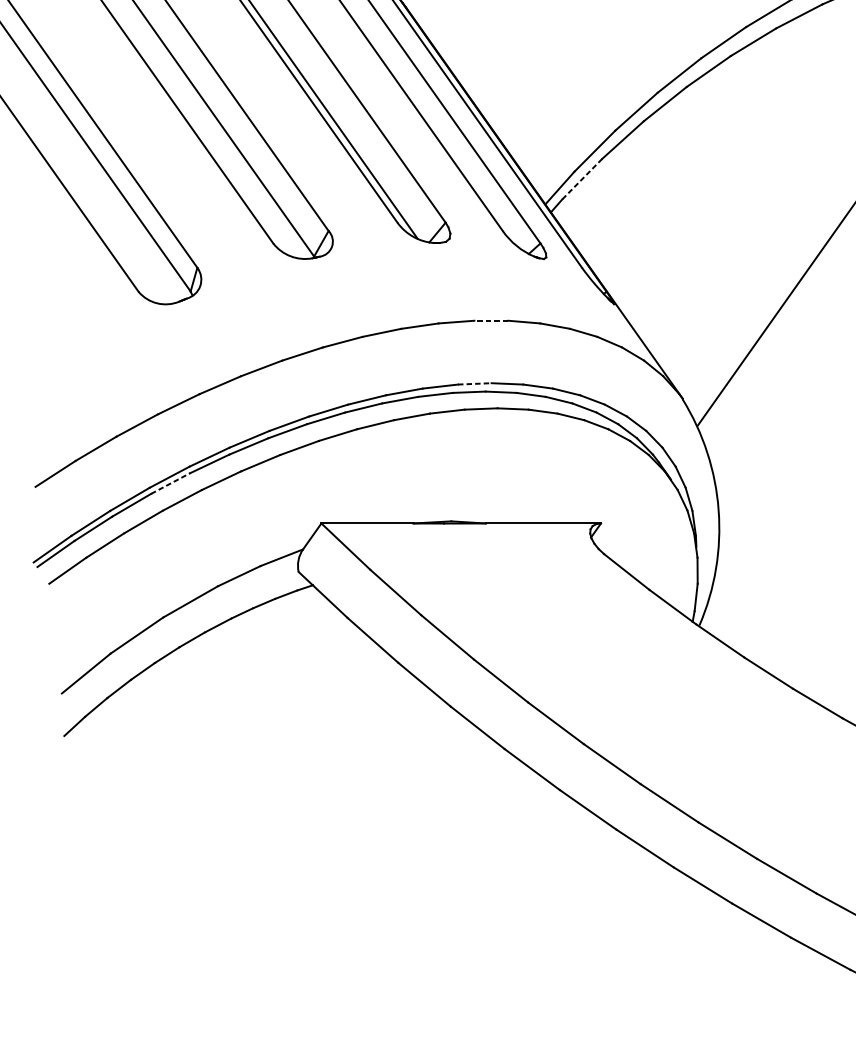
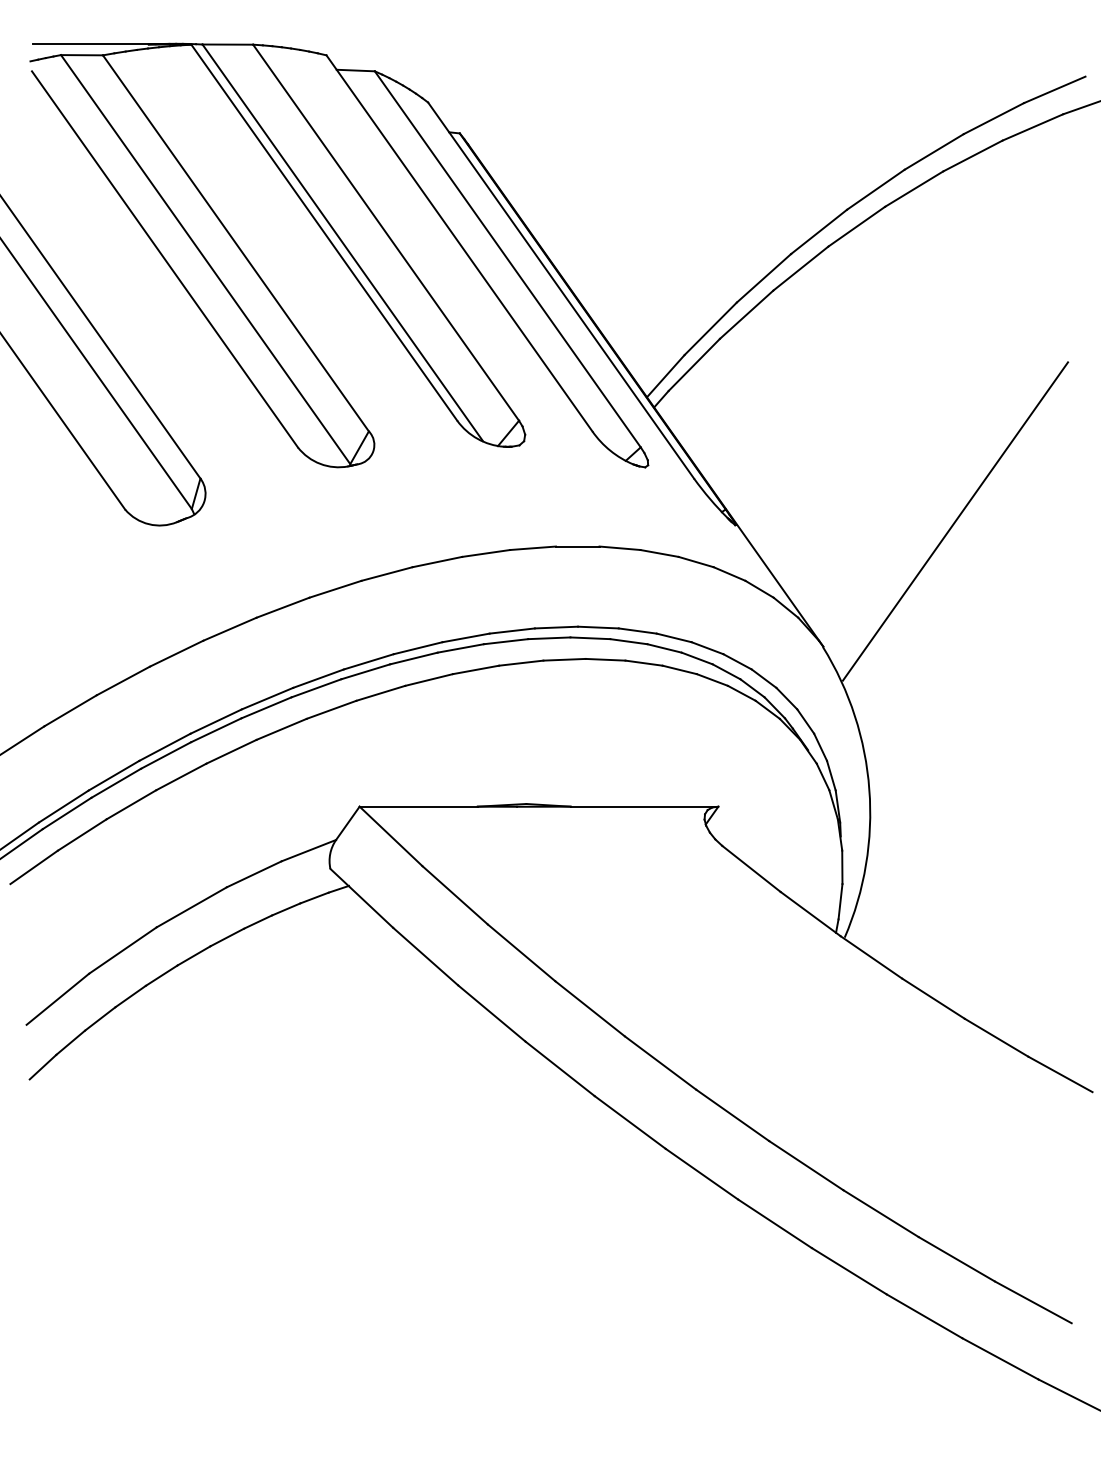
line: (582, 178) -> (694, 364), dashed -> solid
line: (491, 320) -> (577, 546), dashed -> solid
line: (474, 383) -> (556, 627), dashed -> solid
line: (170, 483) -> (166, 755), dashed -> solid

